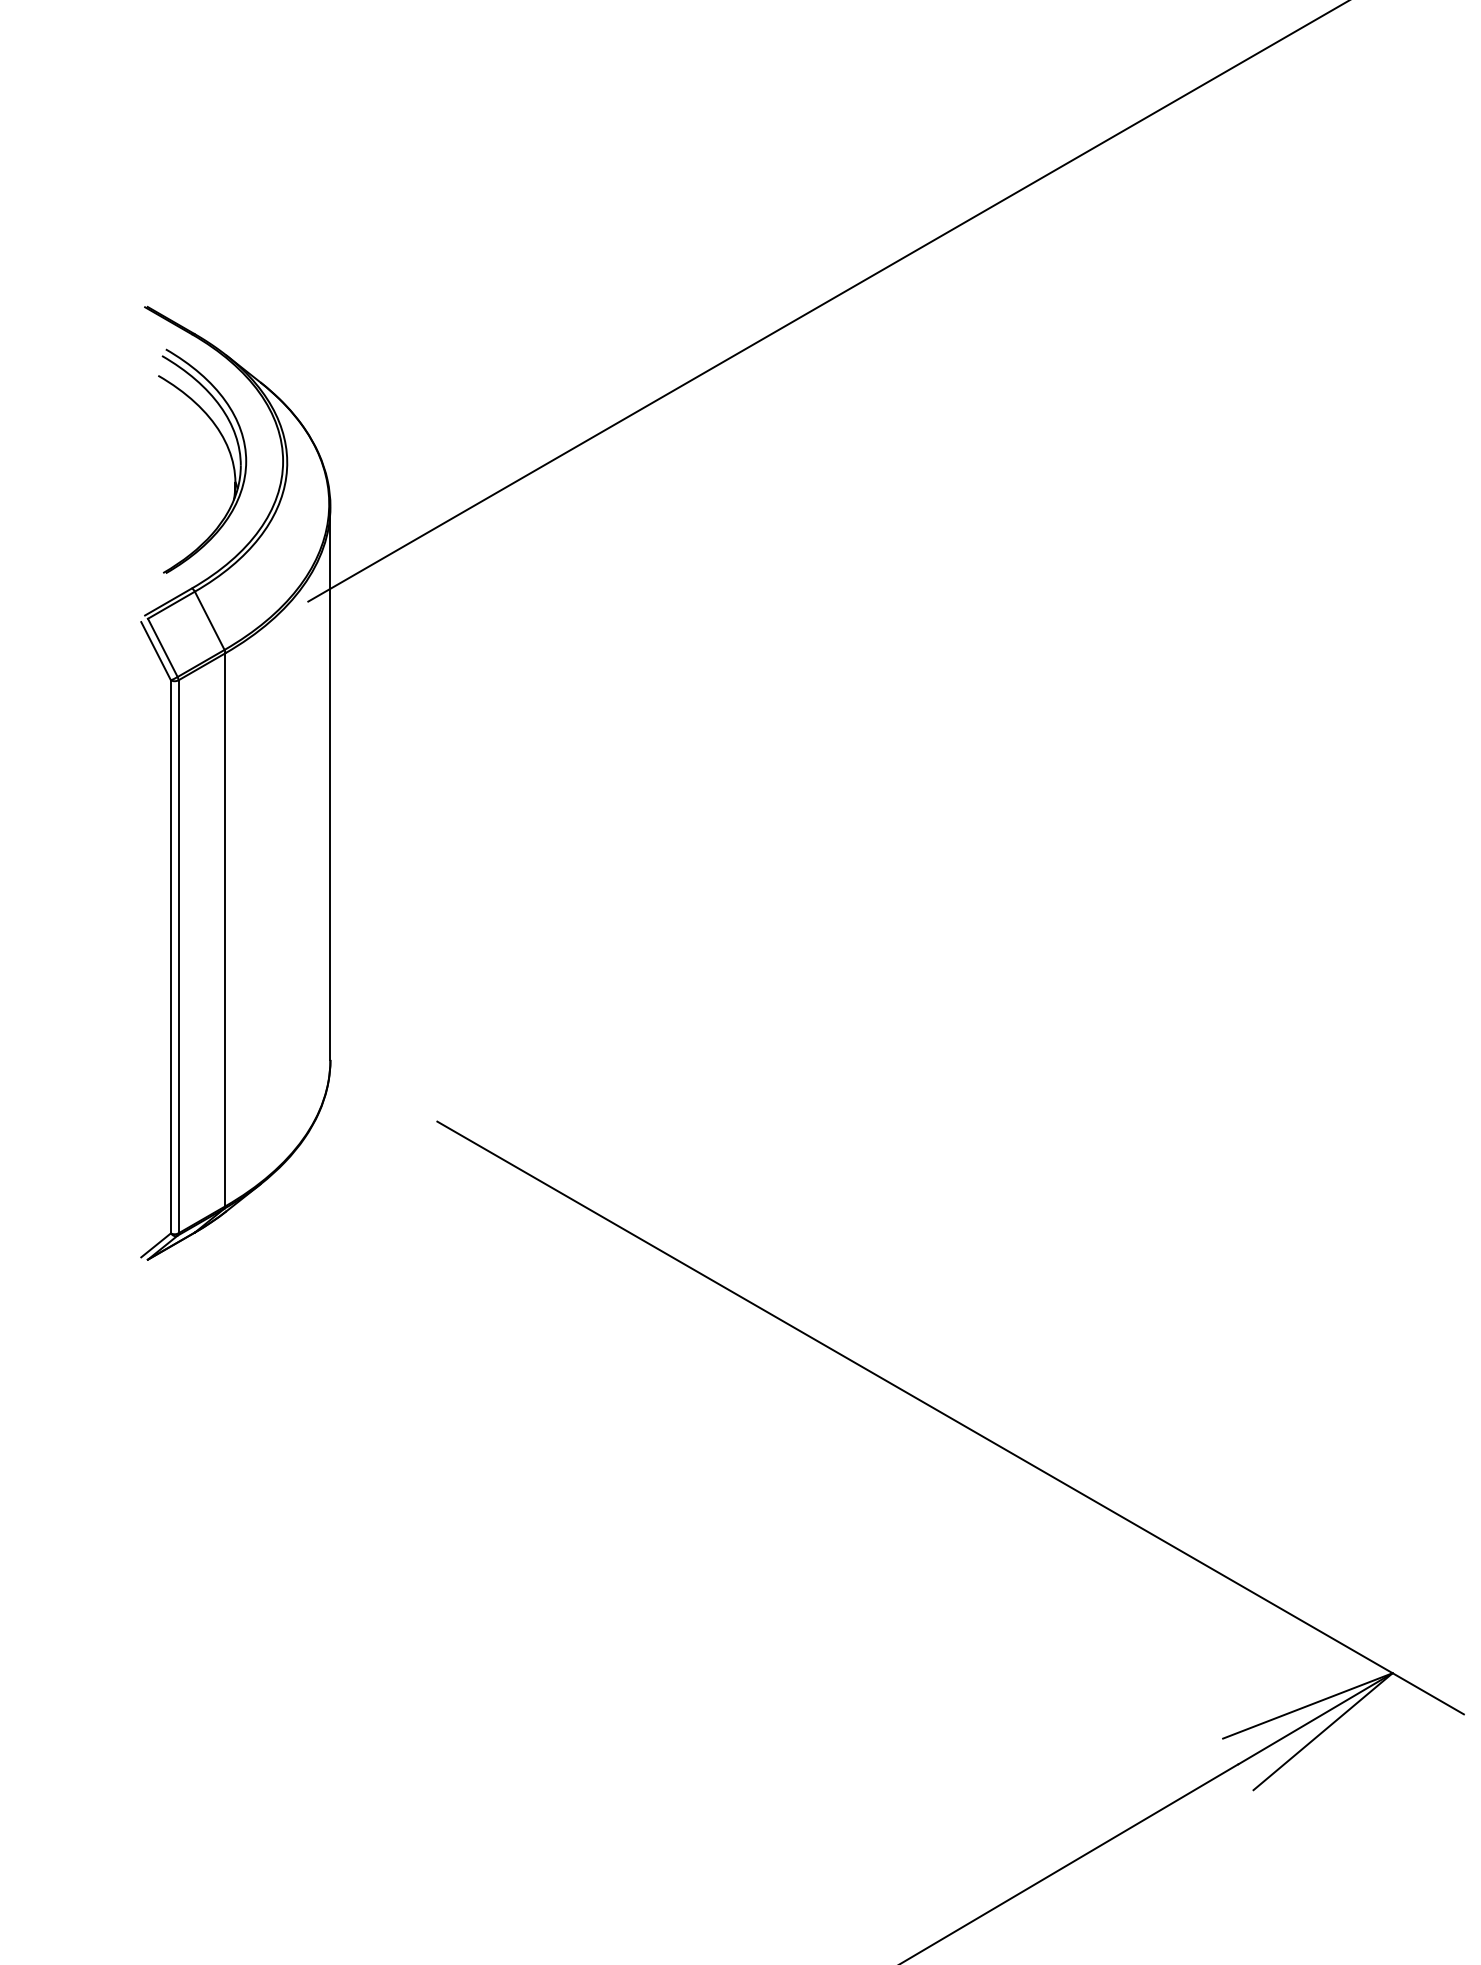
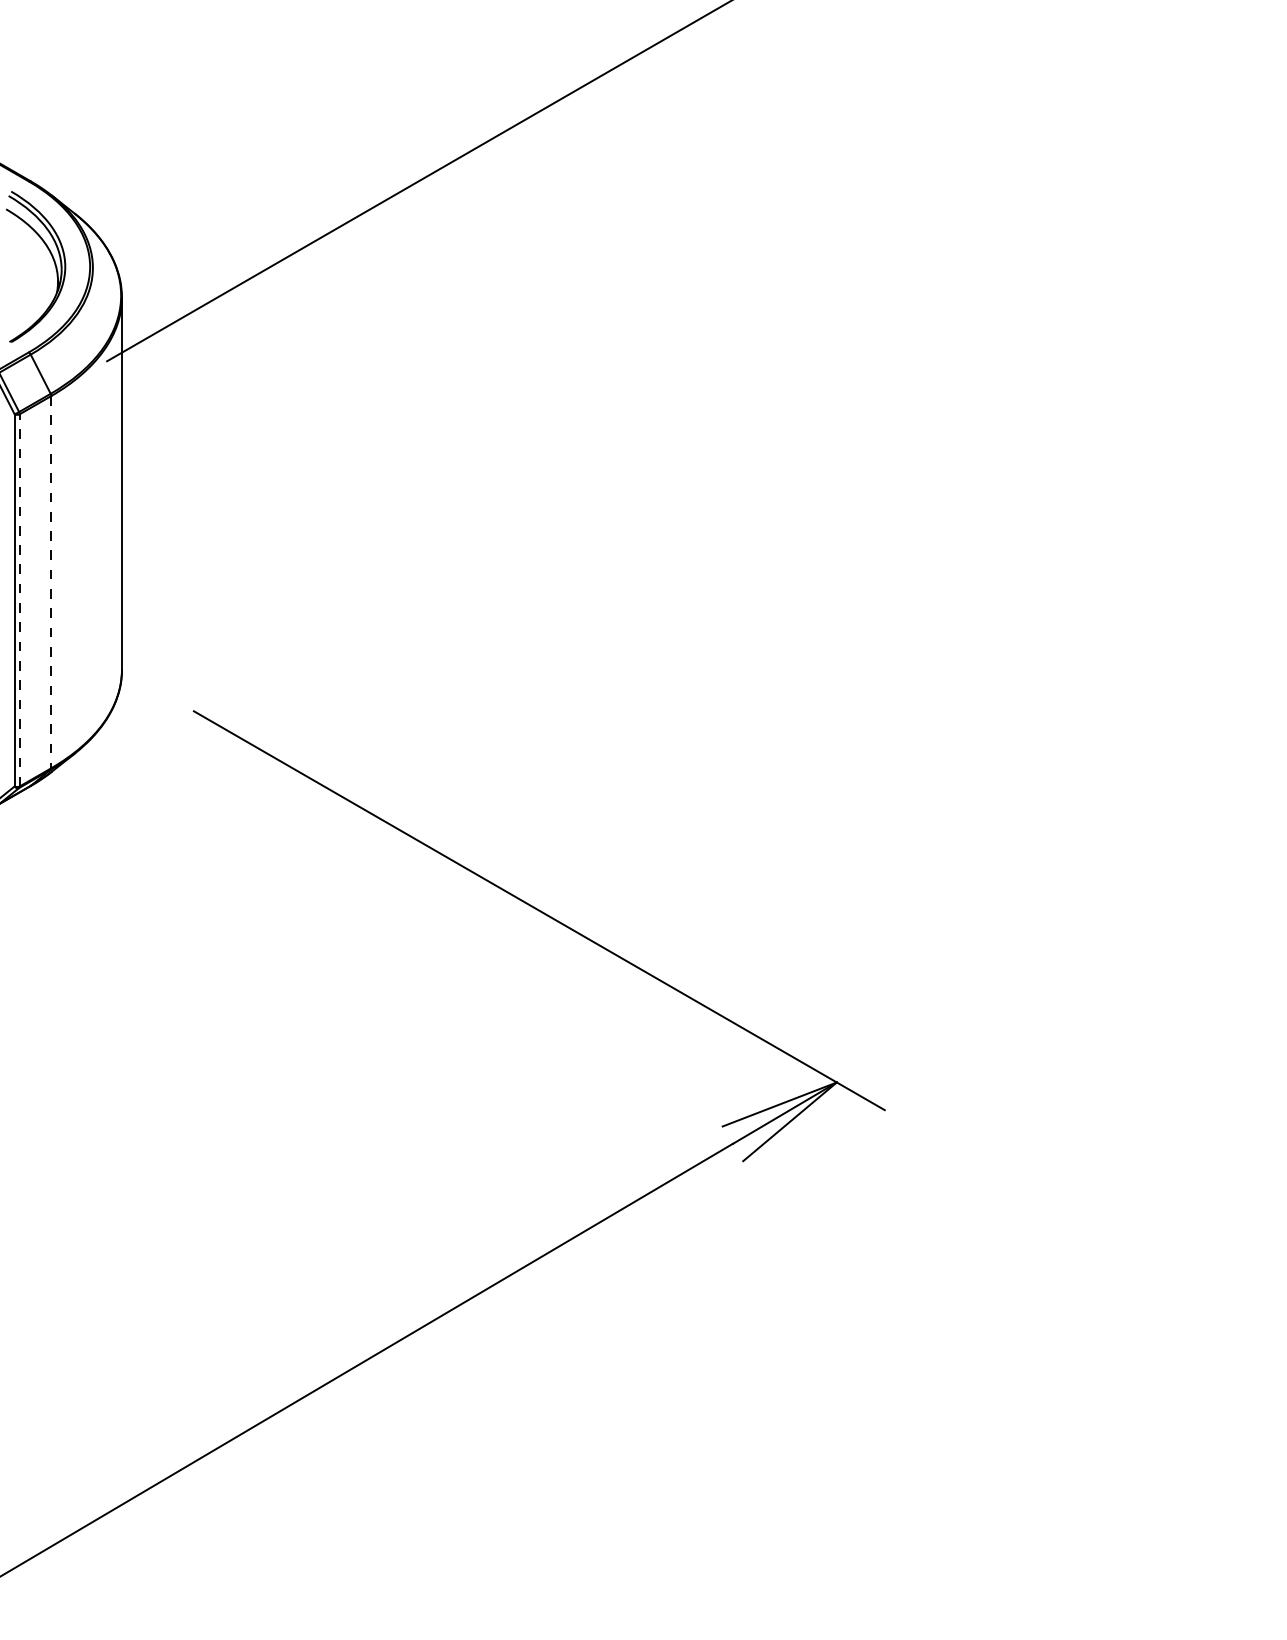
line: (225, 930) -> (51, 582), solid -> dashed
line: (178, 955) -> (19, 599), solid -> dashed

